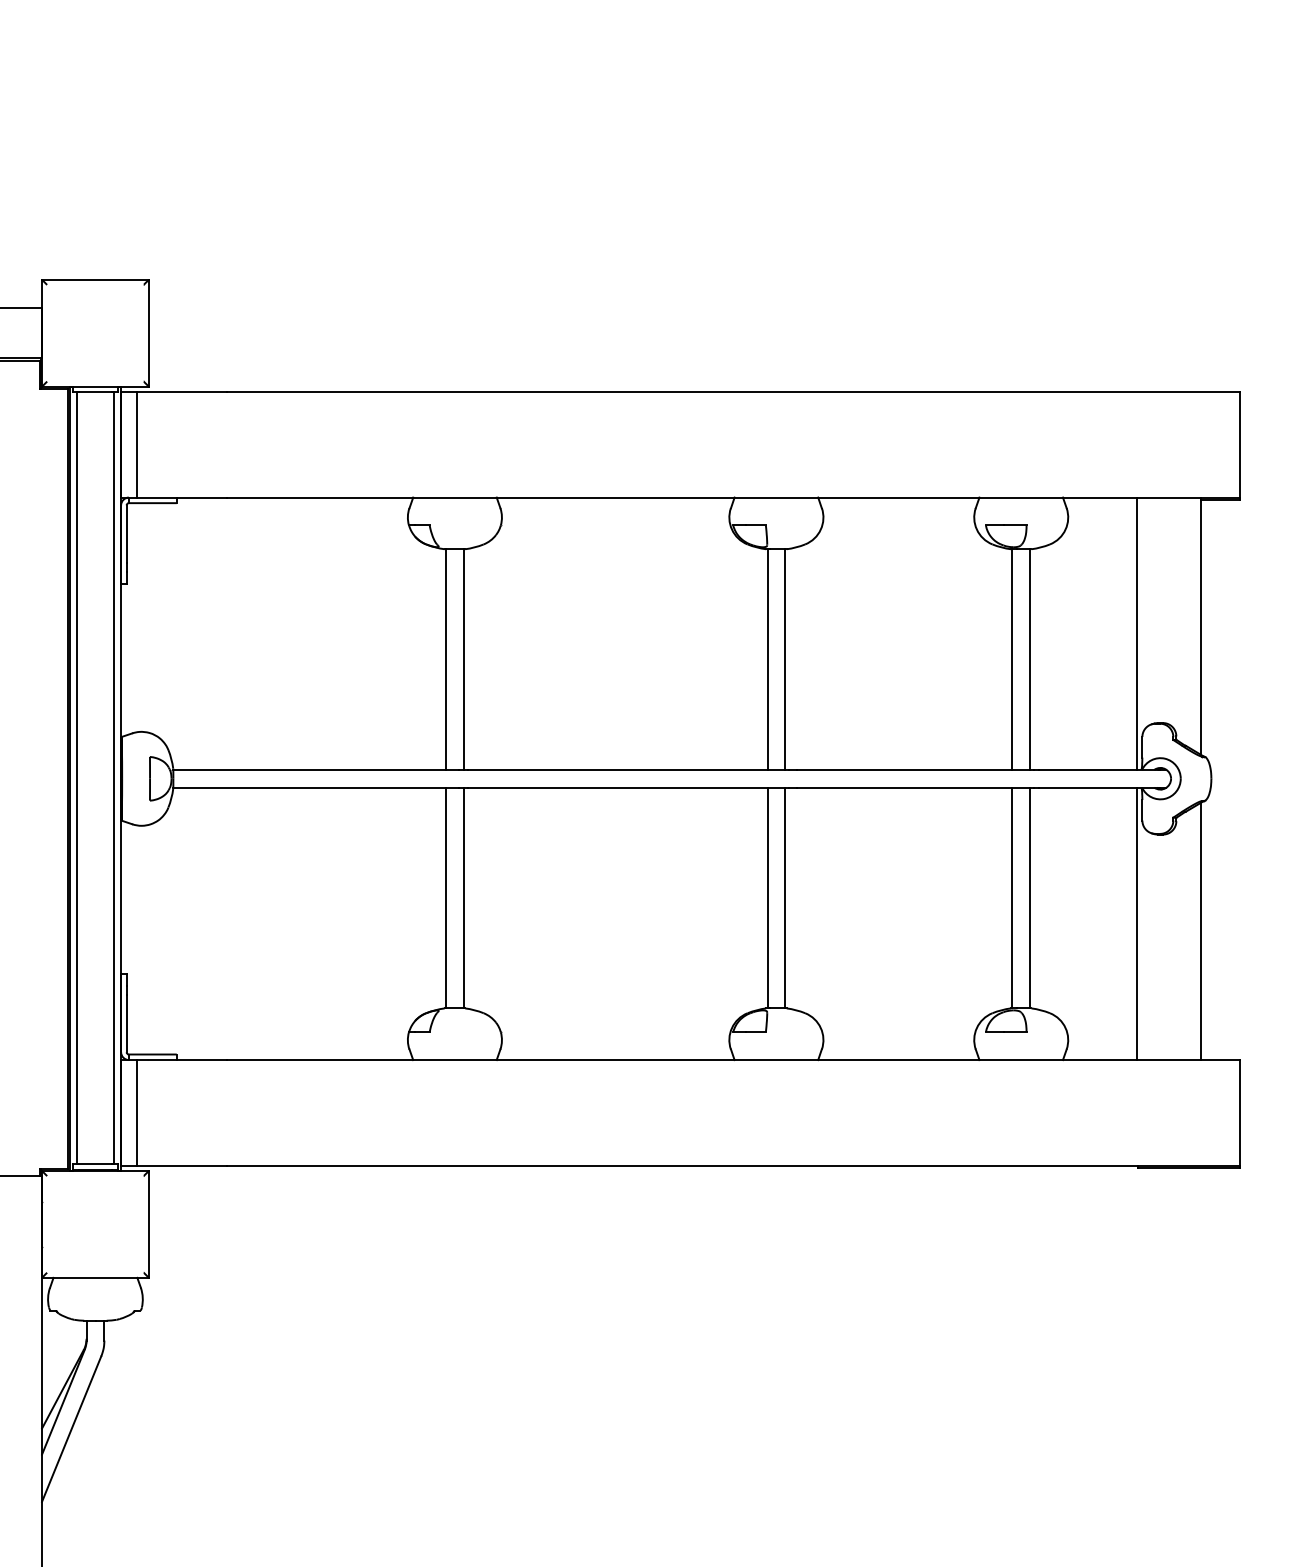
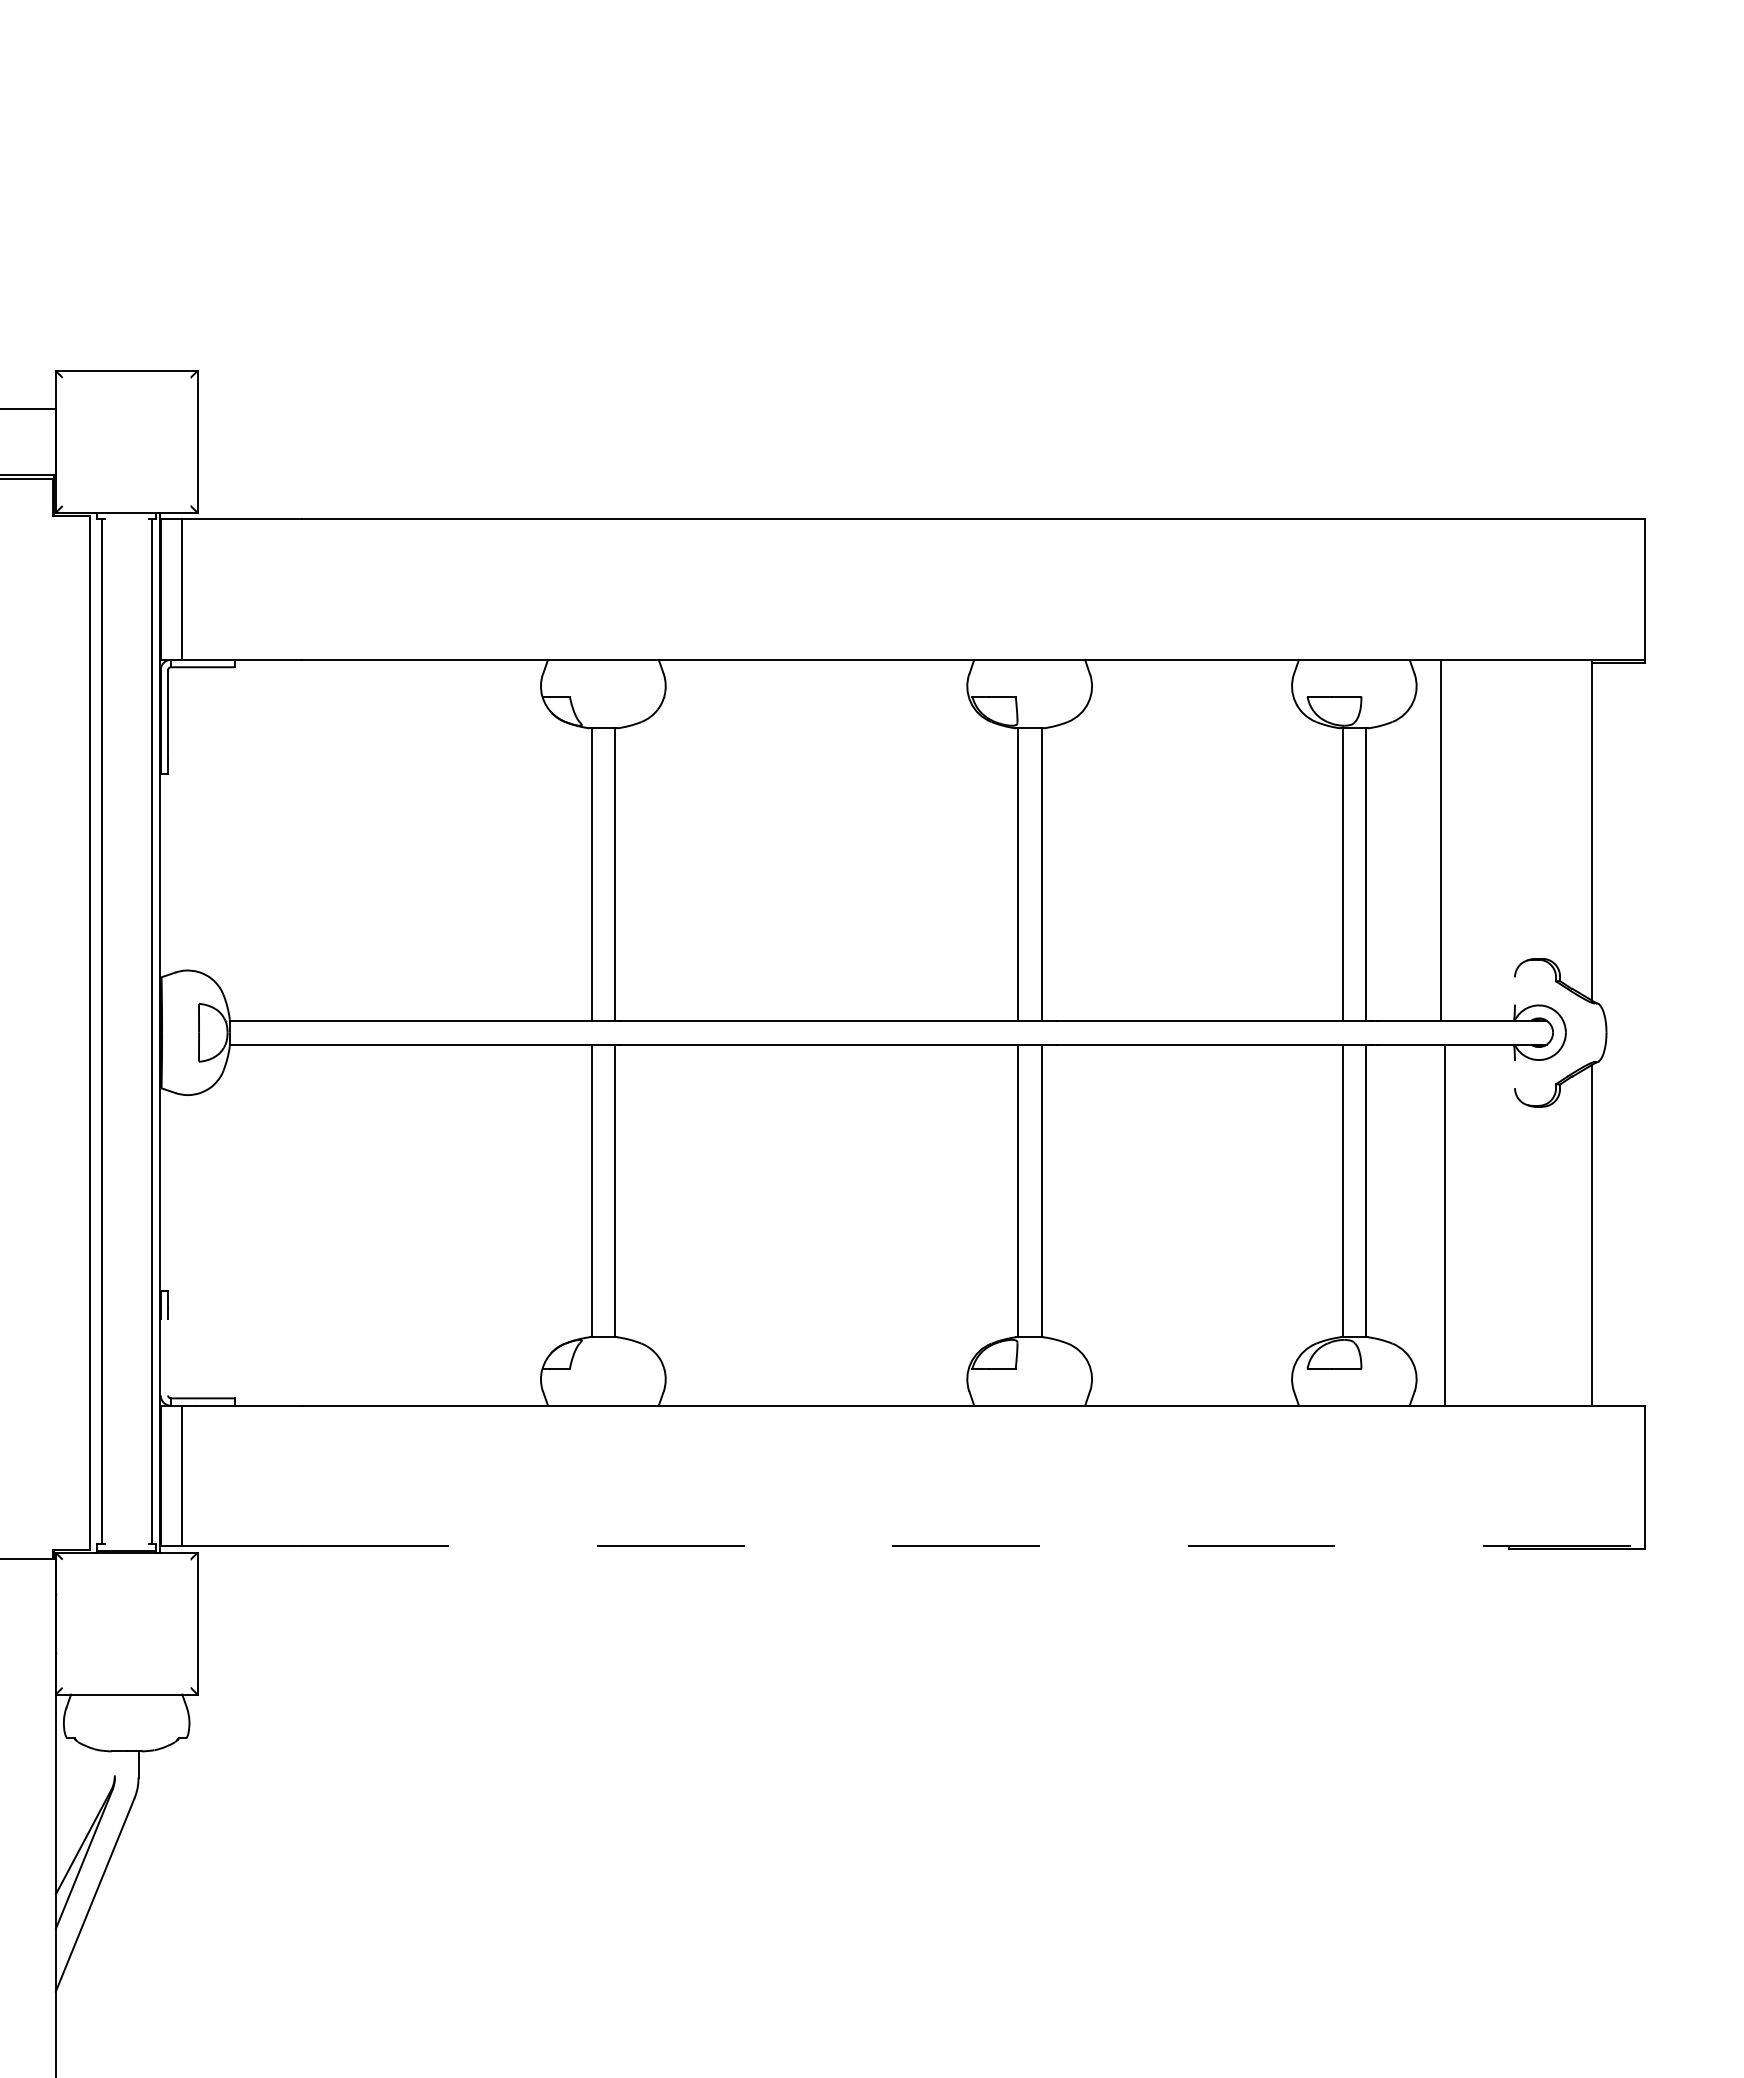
line: (95, 391) -> (126, 519), removed
line: (1136, 633) -> (1440, 839), moved
line: (1142, 746) -> (1515, 990), removed
line: (70, 778) -> (93, 1032), removed
line: (1142, 810) -> (1515, 1074), removed
line: (1136, 923) -> (1444, 1224), moved
line: (120, 1023) -> (160, 1357), removed
line: (126, 1023) -> (168, 1357), removed
line: (95, 1163) -> (126, 1543), removed
line: (734, 1166) -> (973, 1546), solid -> dashed
line: (86, 1330) -> (114, 1764), removed

